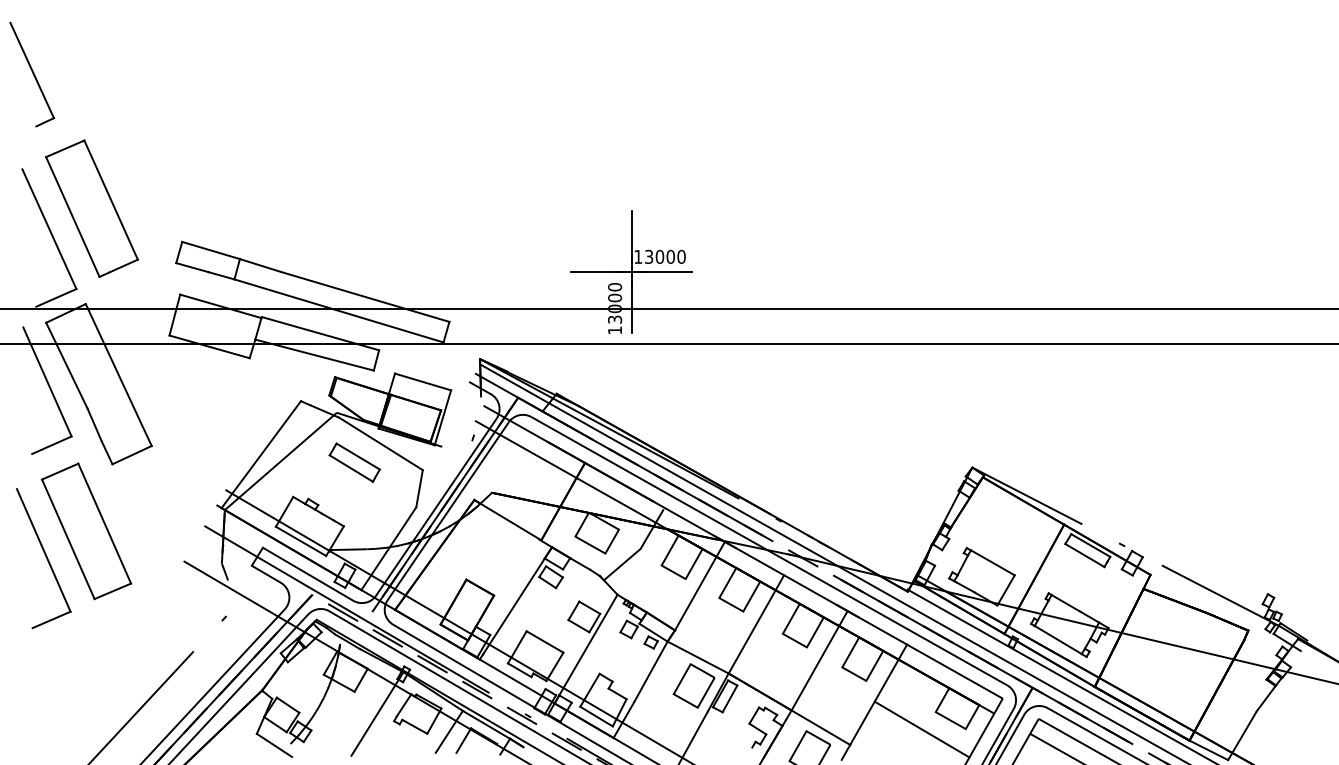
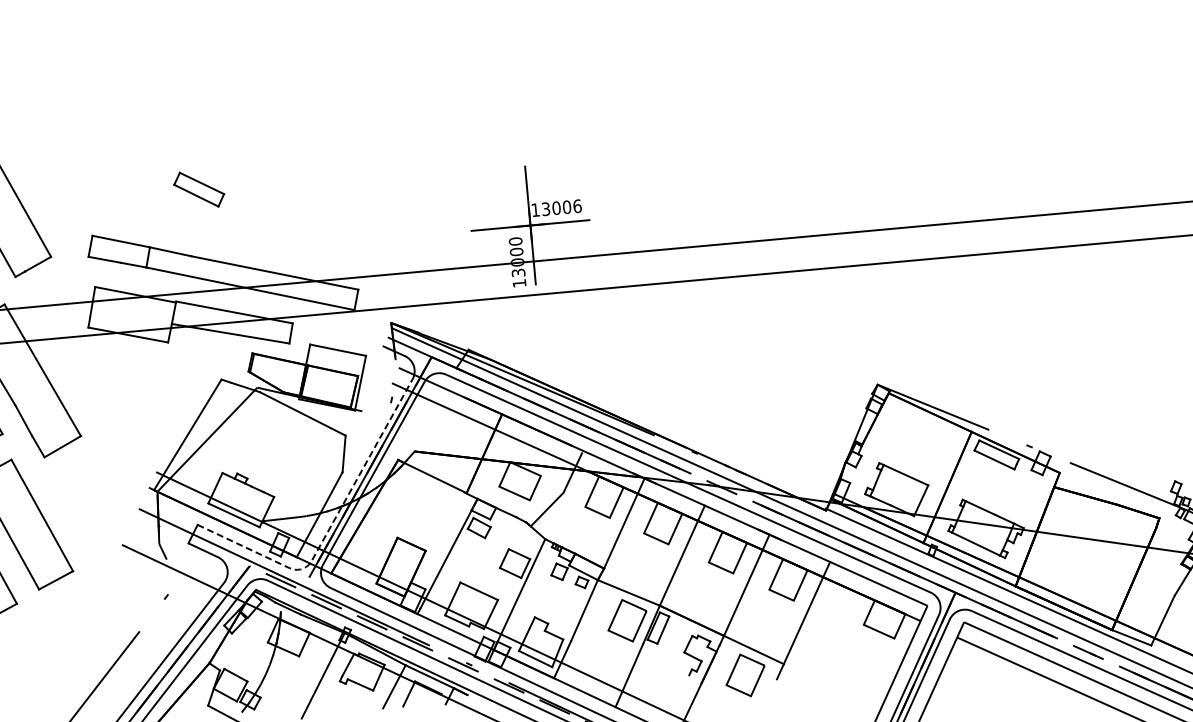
text: (681, 256) -> (577, 205), 13000 -> 13006
part: (354, 462) -> (198, 189), moved
line: (395, 567) -> (327, 532), solid -> dashed
line: (921, 729) -> (851, 642), removed

